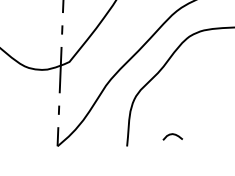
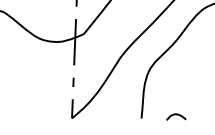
curve: (171, 135) -> (174, 115), moved

